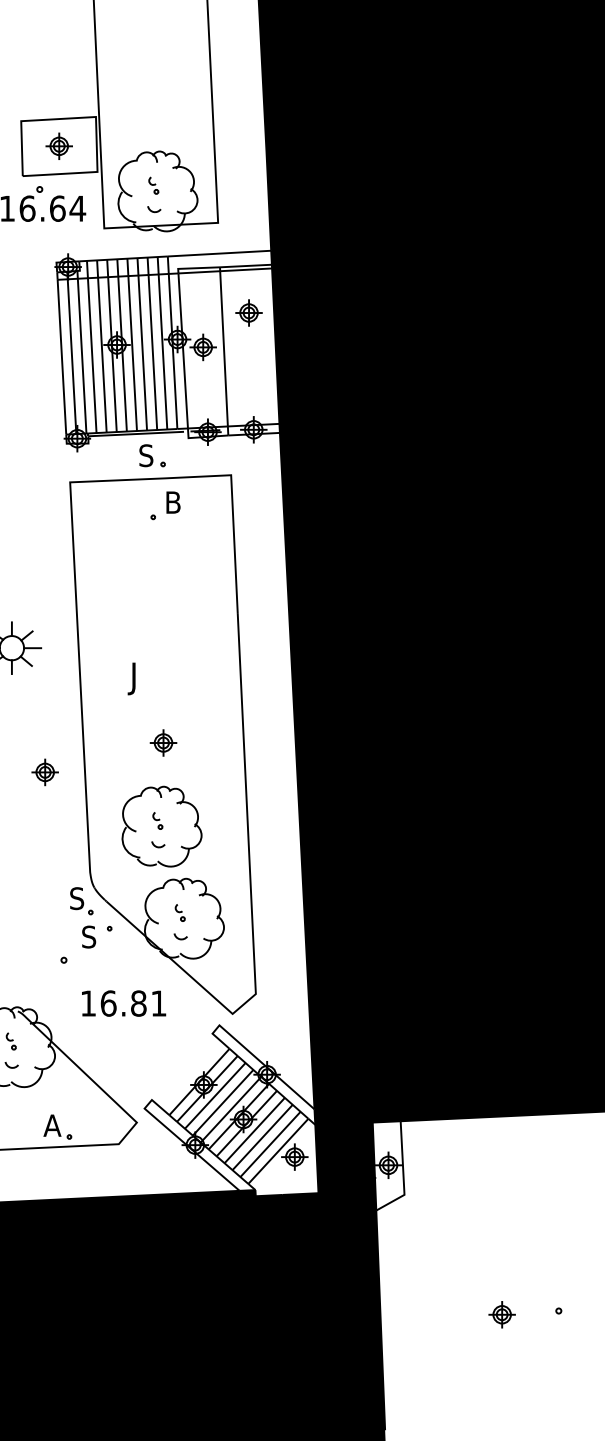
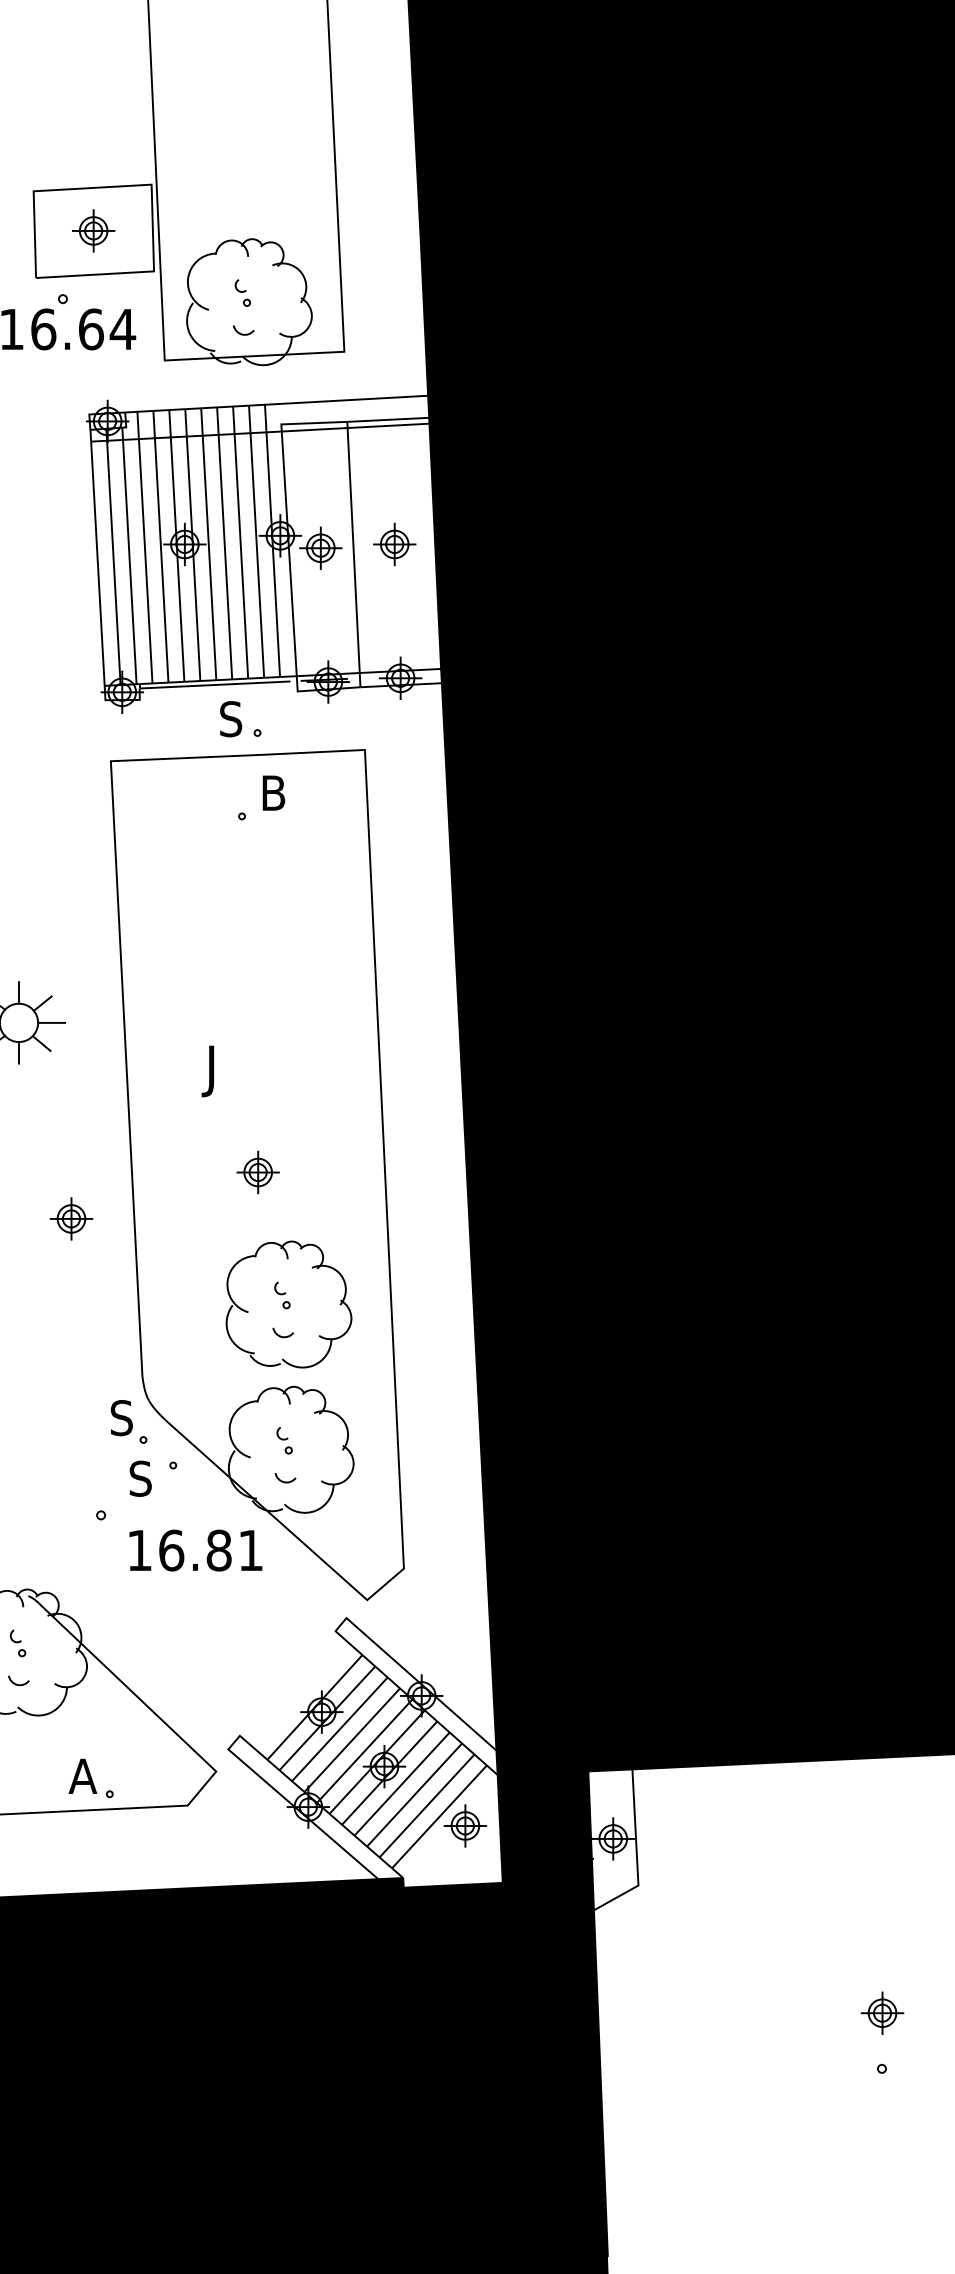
part: (248, 312) -> (393, 543), moved
part: (161, 826) -> (288, 1304), moved
text: (124, 1003) -> (196, 1550), moved
part: (501, 1314) -> (881, 2012), moved

